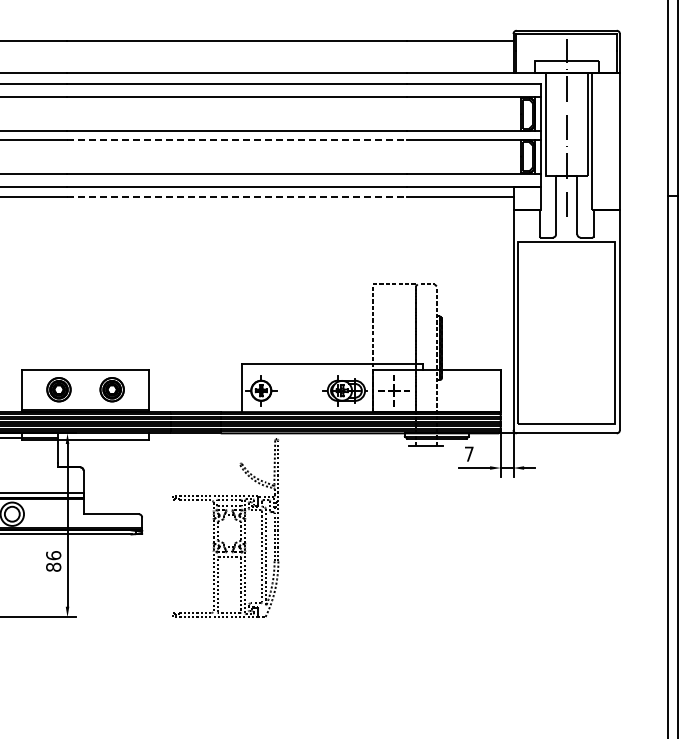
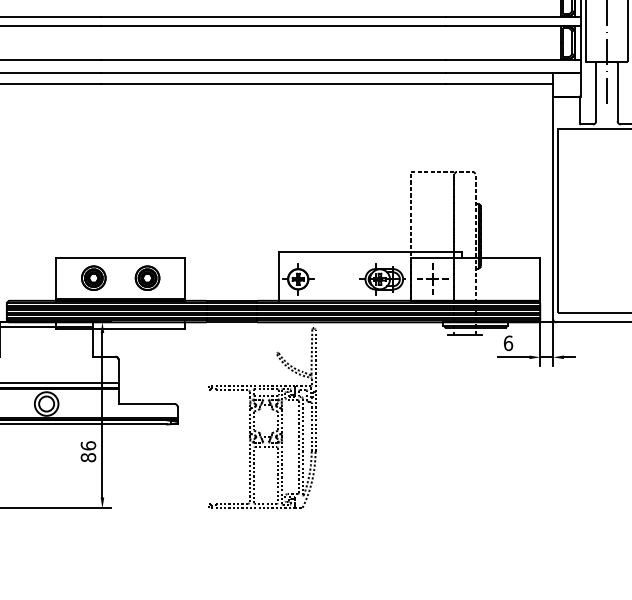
line: (237, 139) -> (274, 25), dashed -> solid
line: (237, 197) -> (274, 83), dashed -> solid
text: (468, 453) -> (507, 342), 7 -> 6

